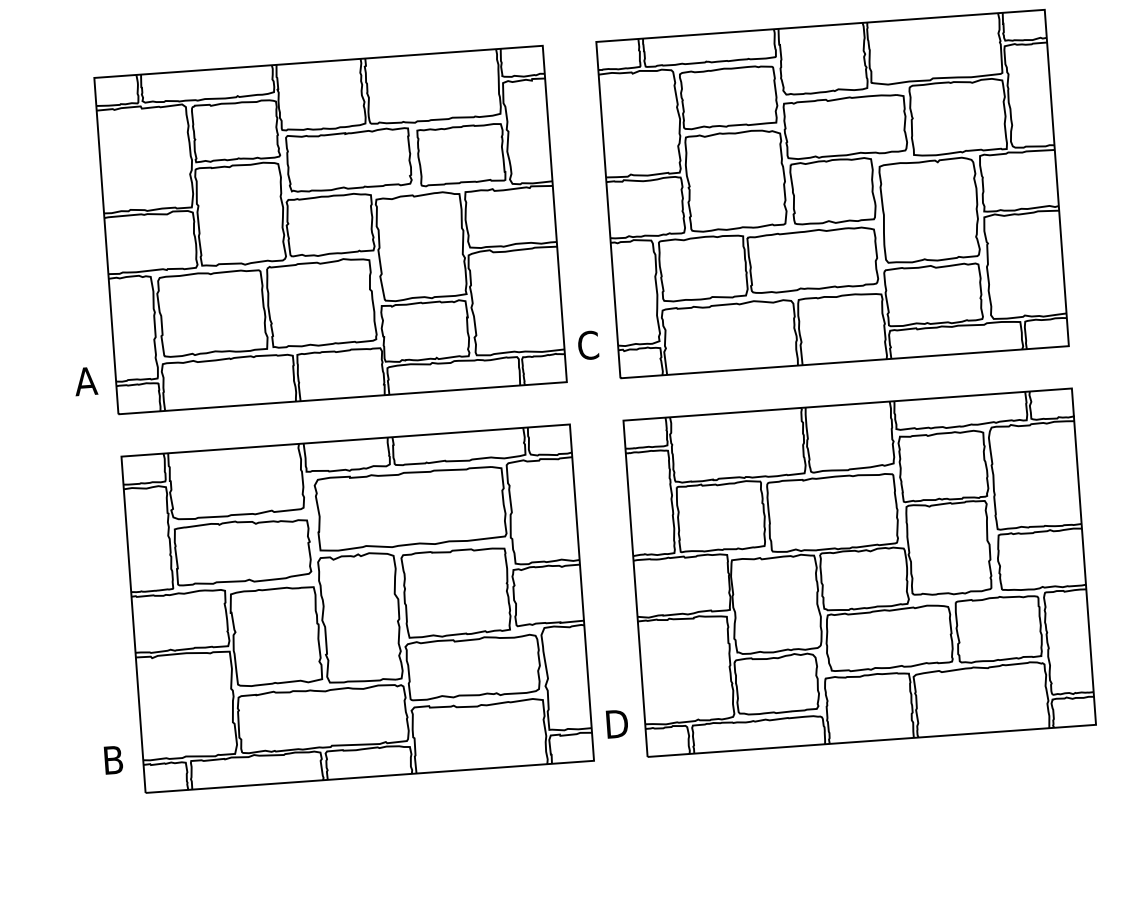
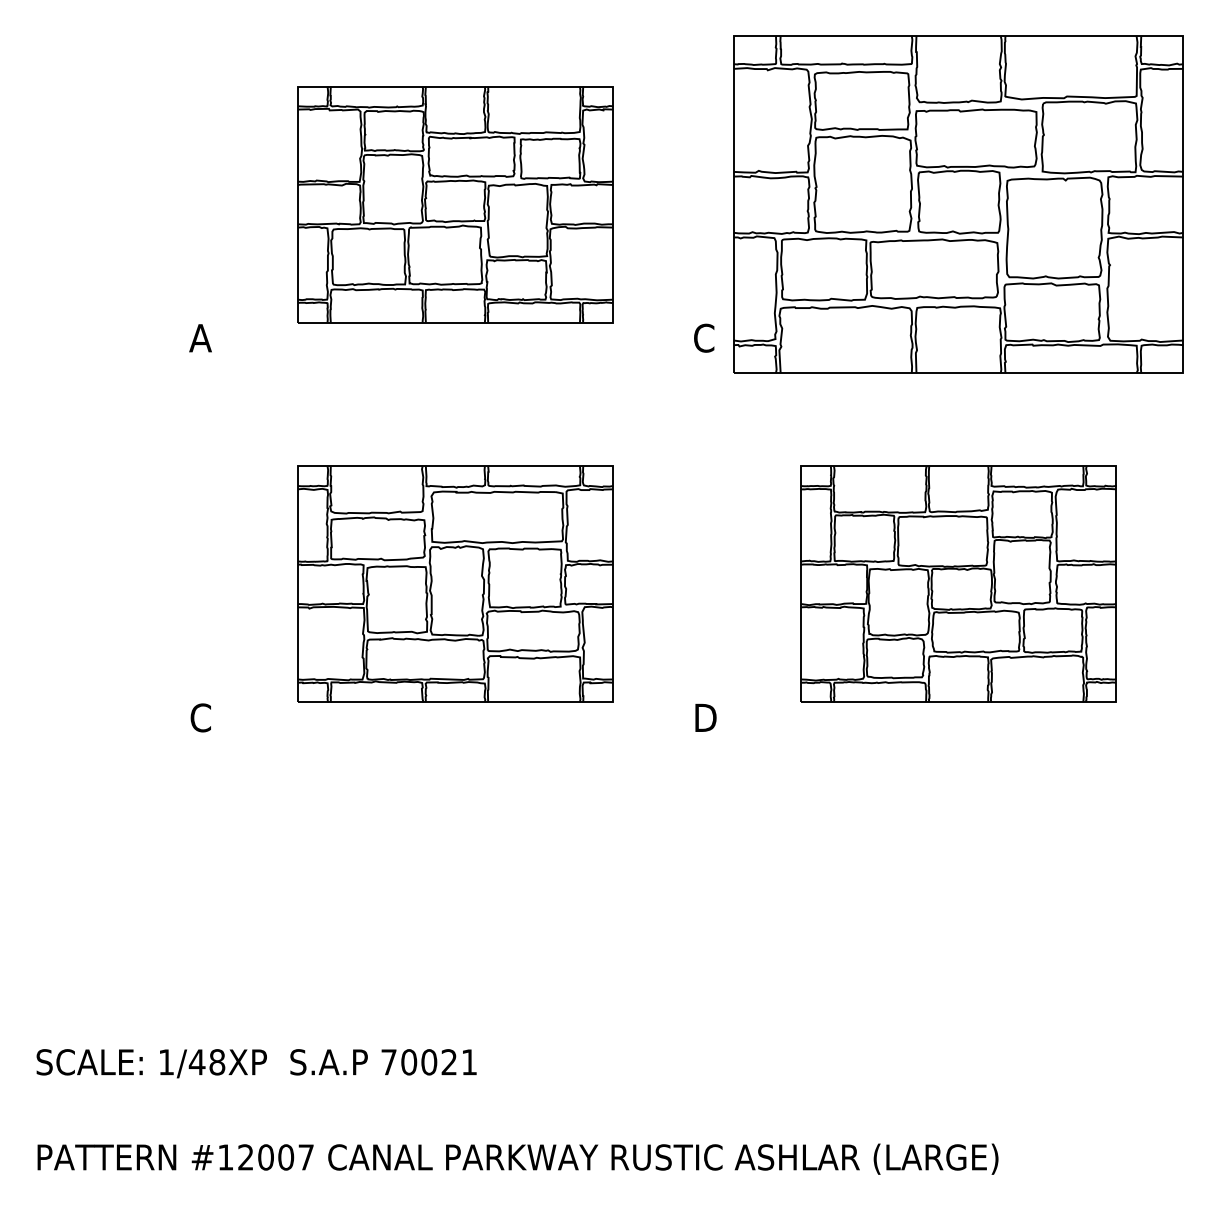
part: (330, 229) -> (455, 204), size x0.7
part: (859, 572) -> (958, 584), size x0.7
part: (357, 608) -> (455, 584), size x0.7
text: (113, 759) -> (200, 717), B -> C

